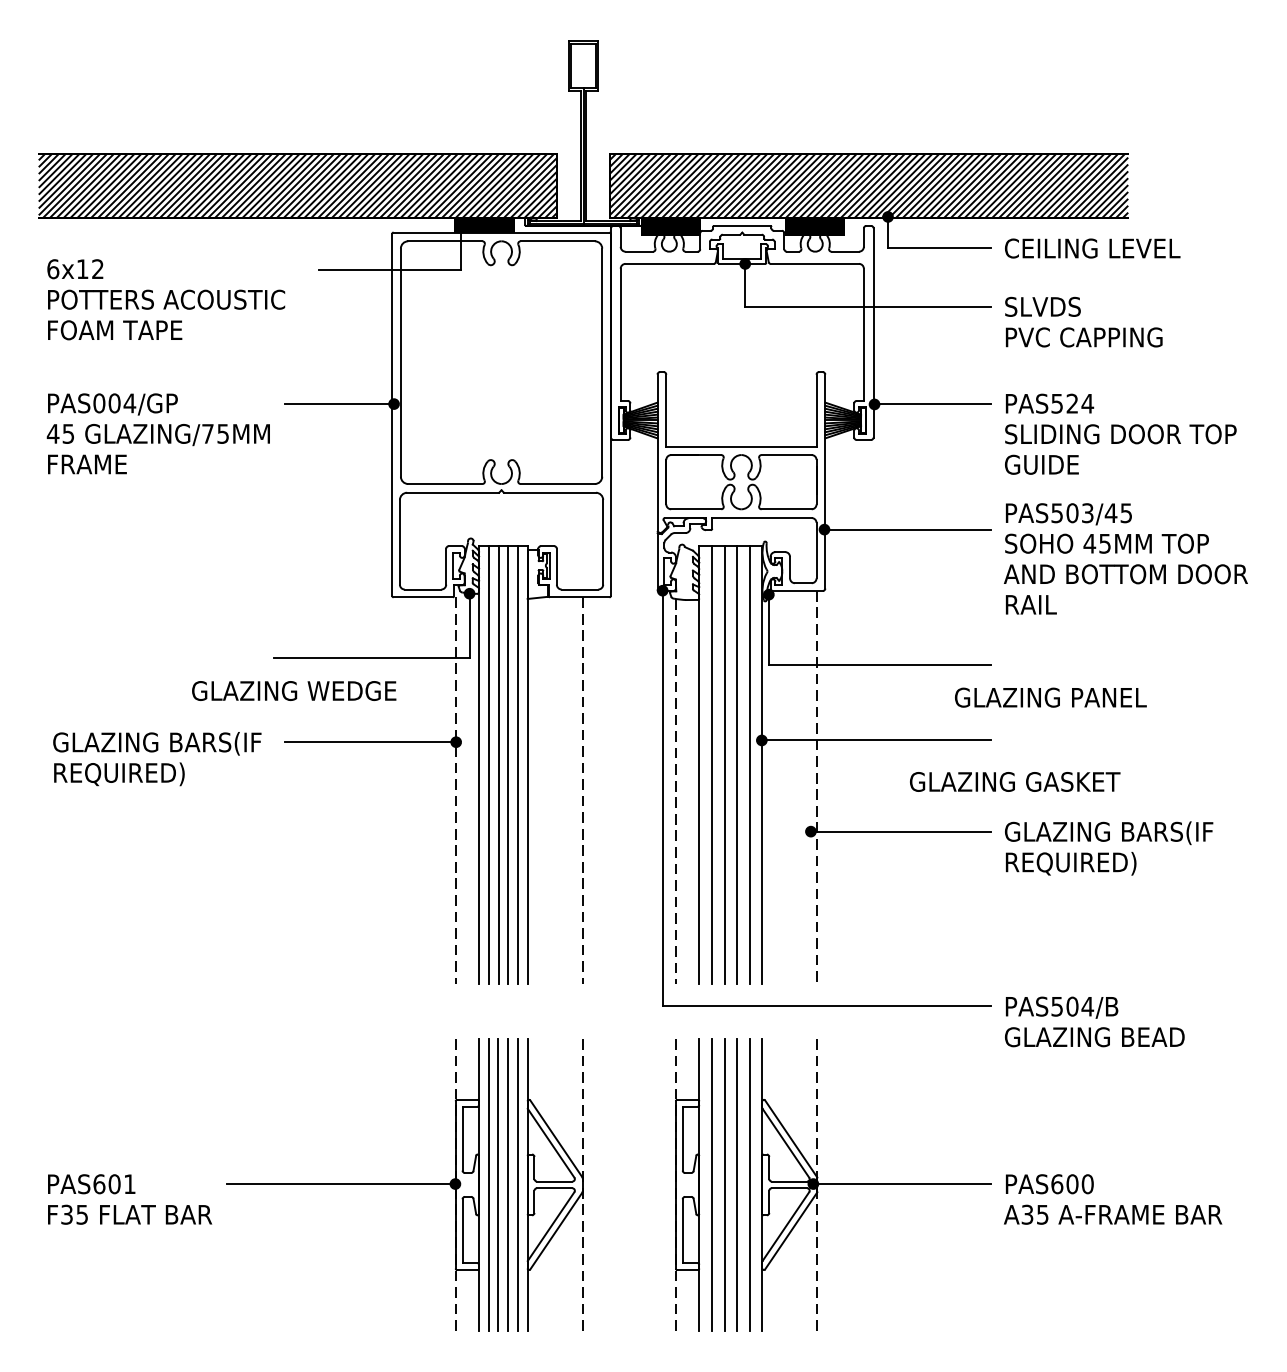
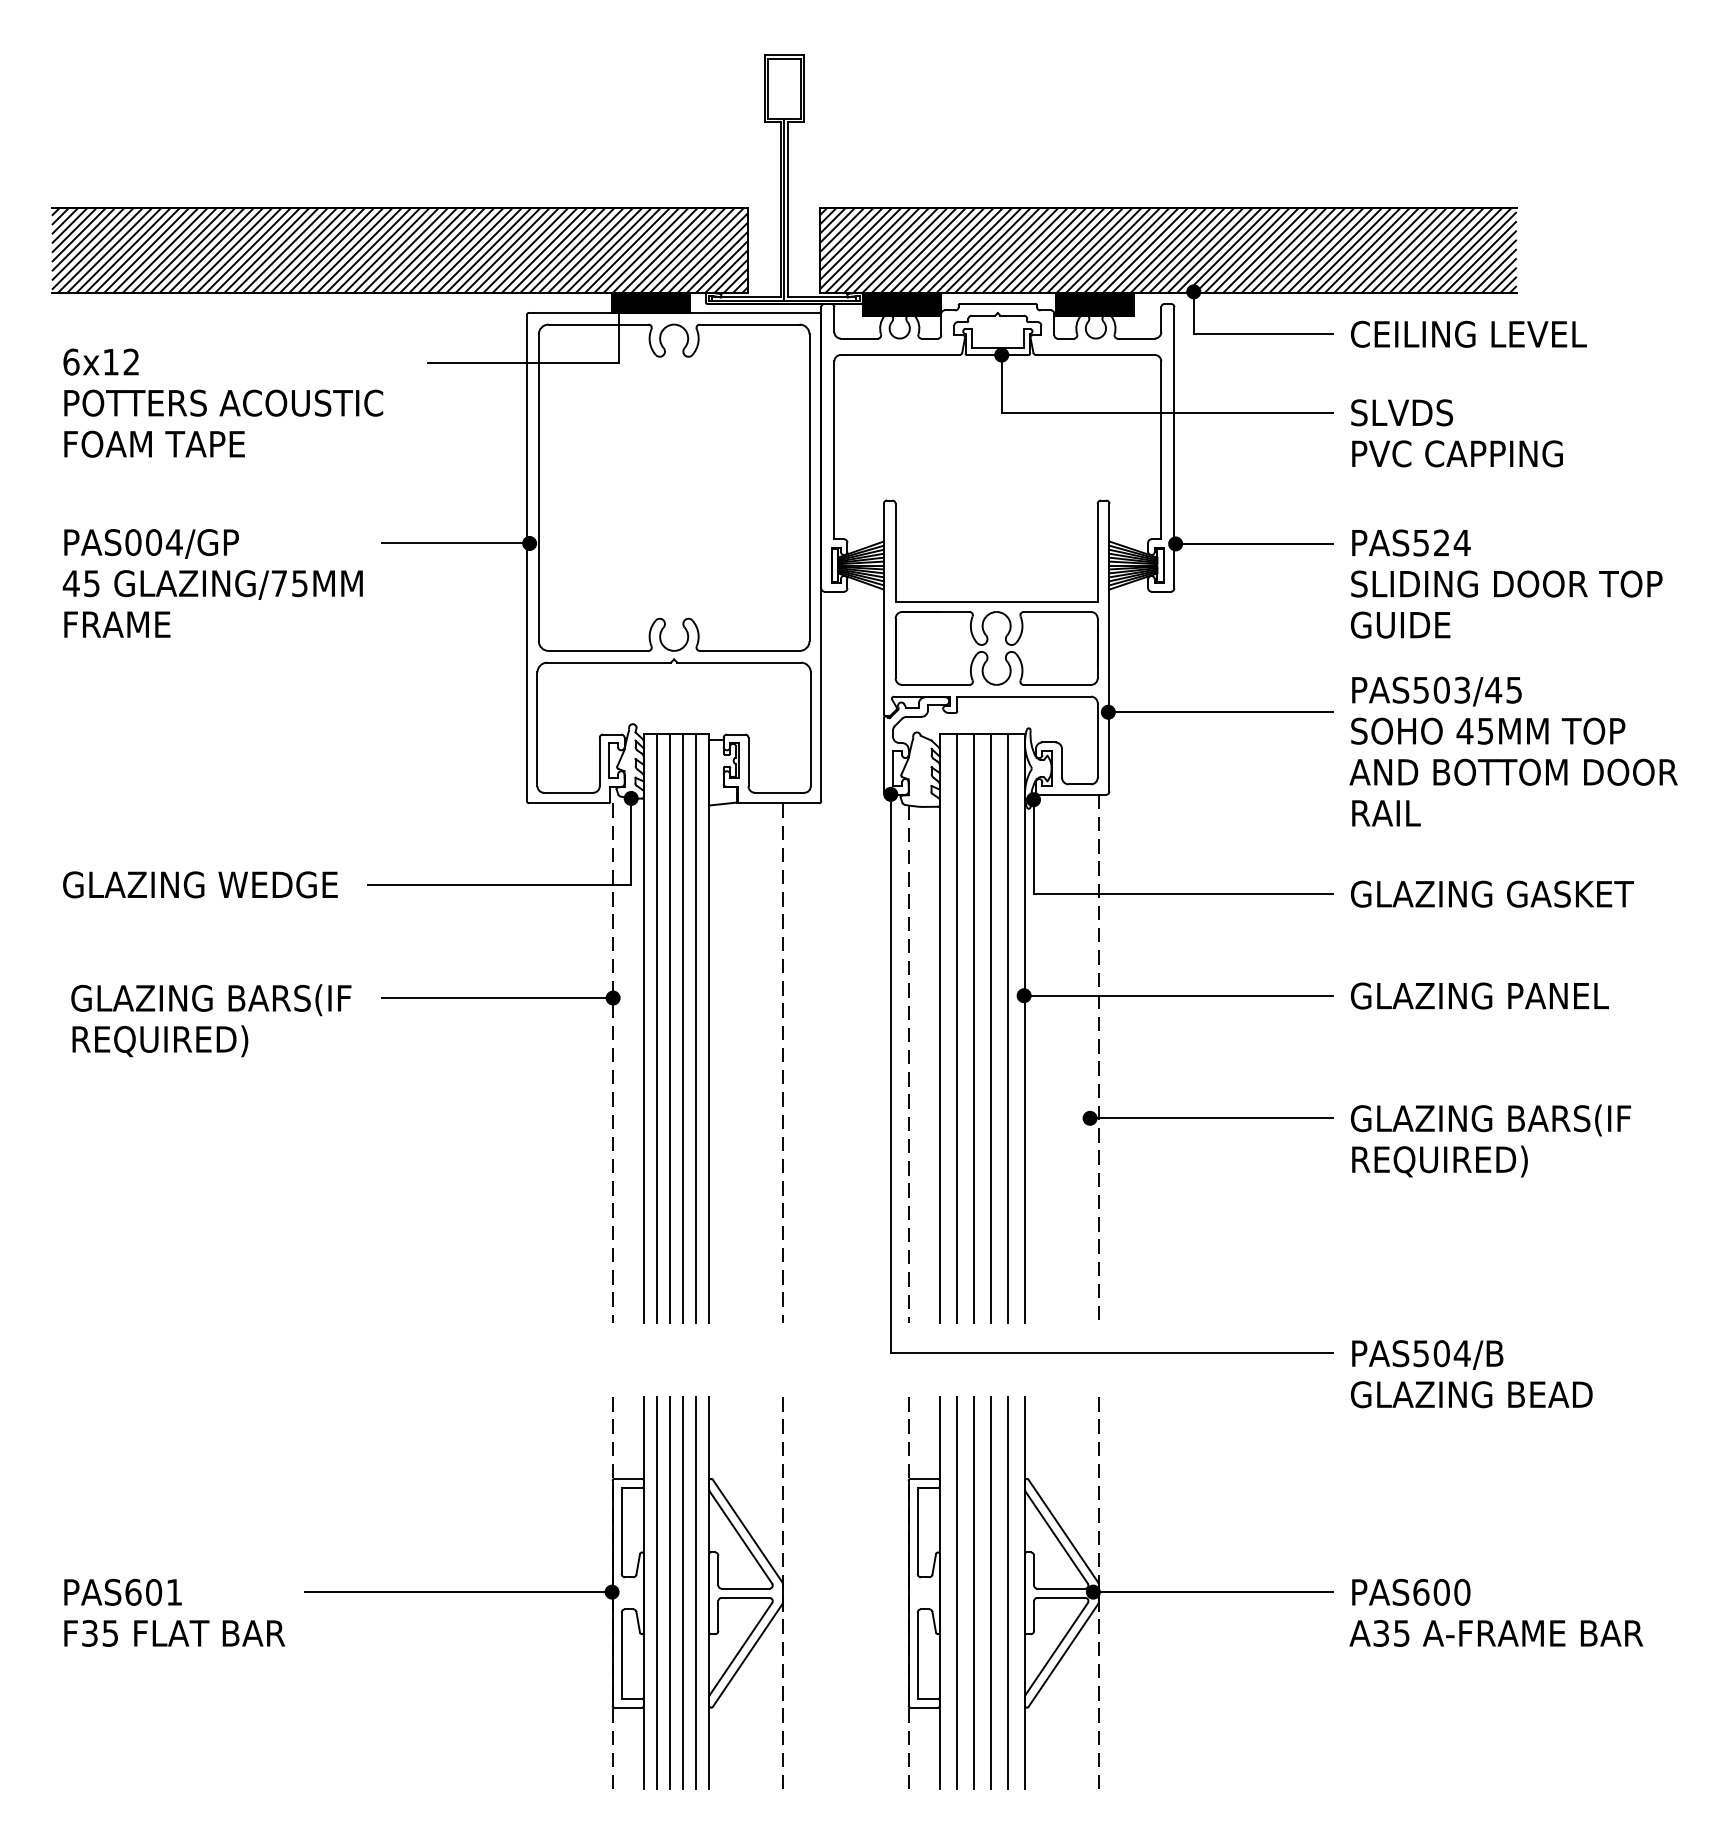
text: (294, 690) -> (200, 884), moved
text: (1050, 697) -> (1479, 995), moved
text: (1015, 781) -> (1492, 893), moved

